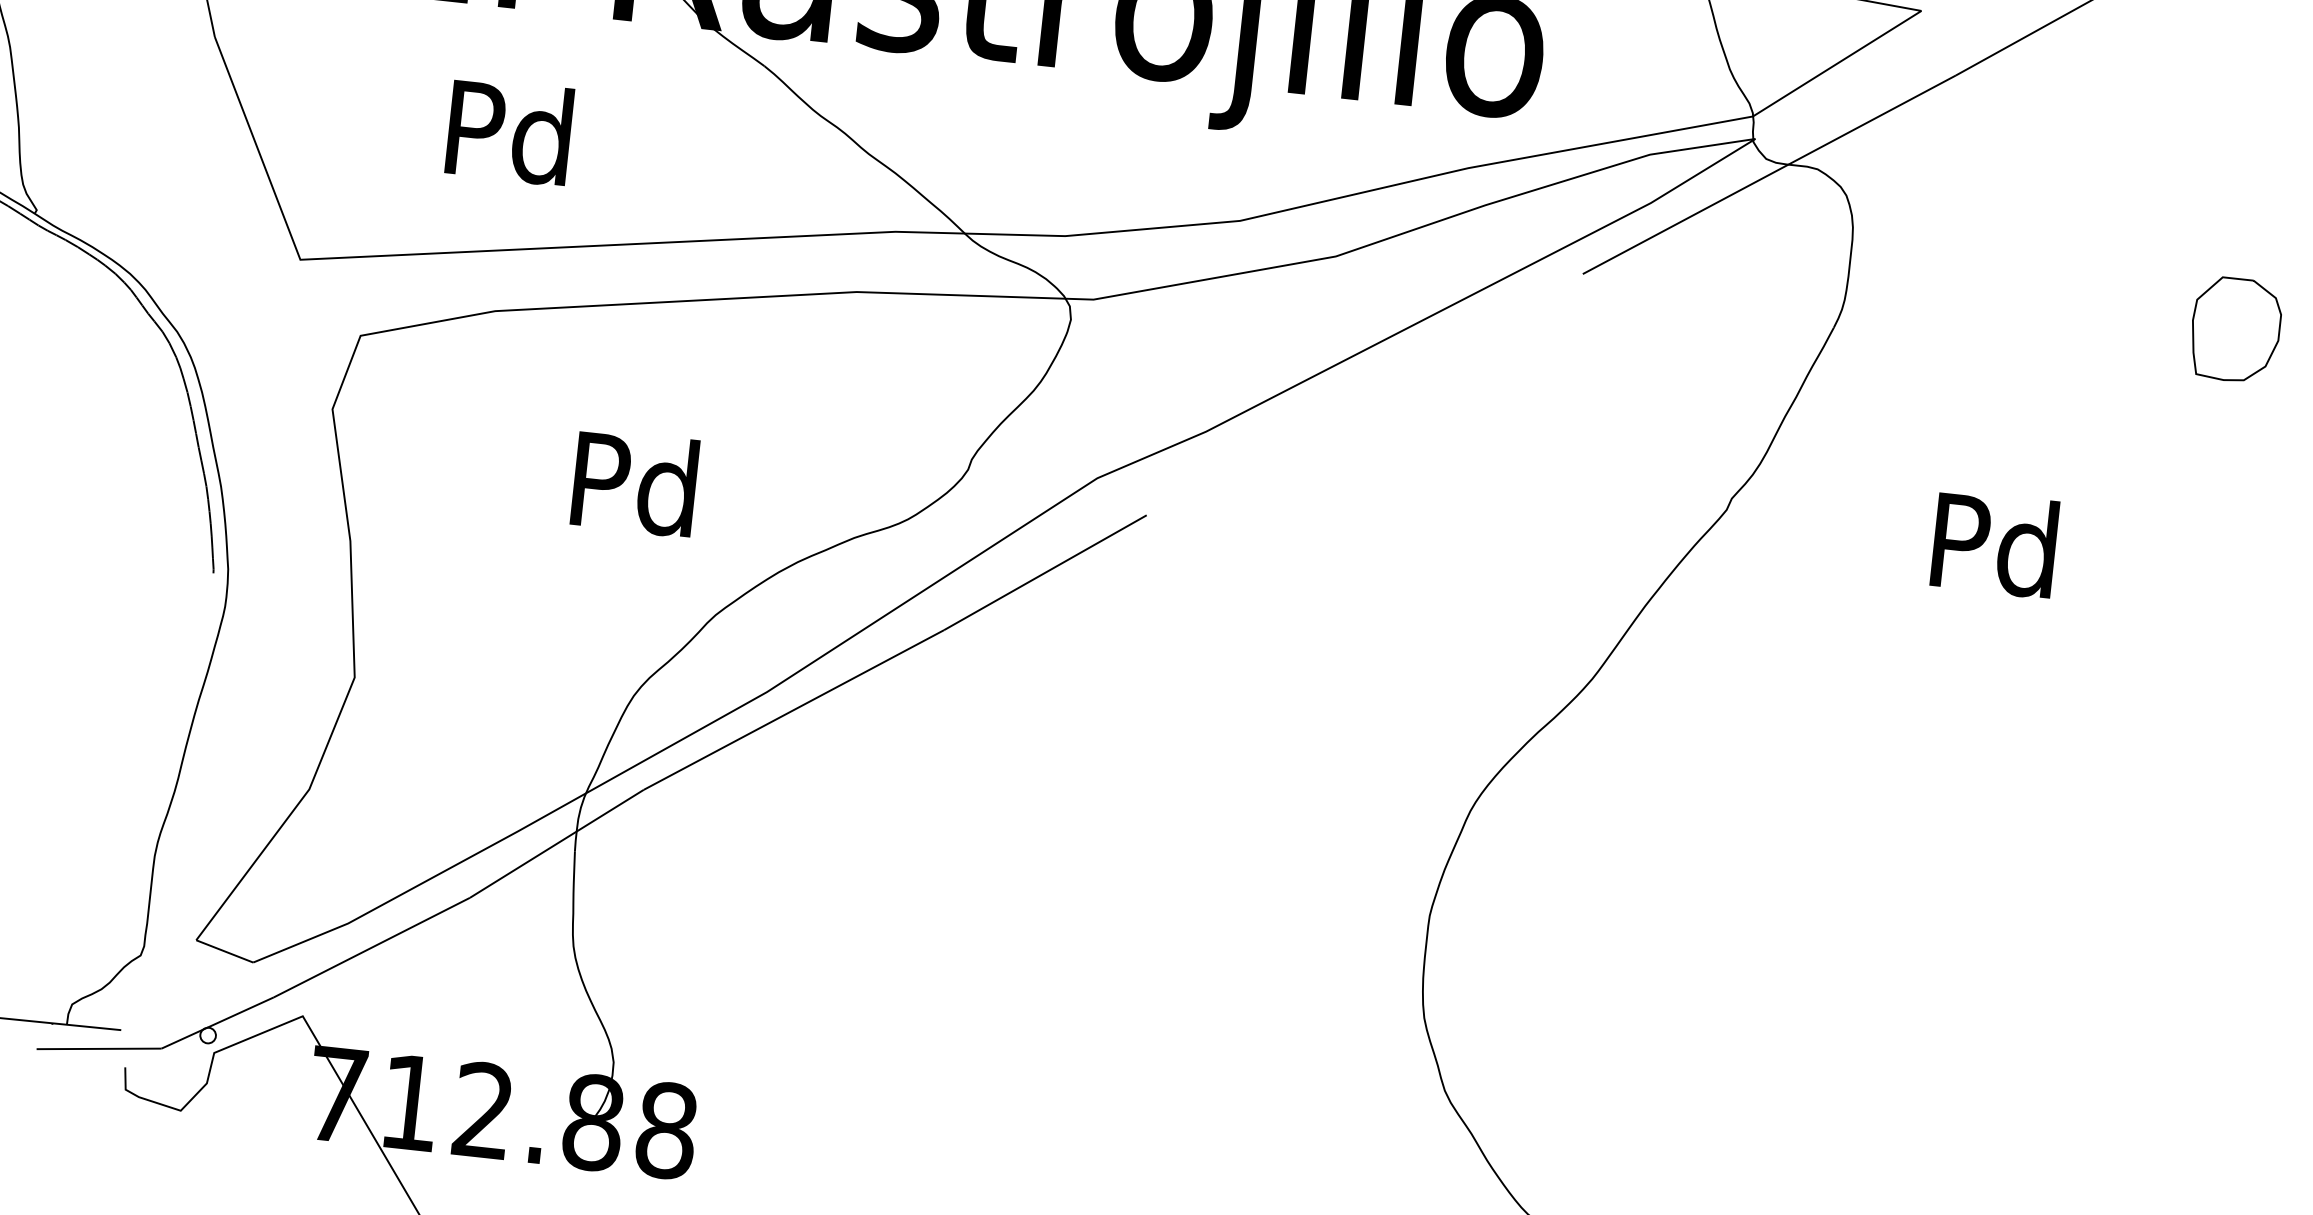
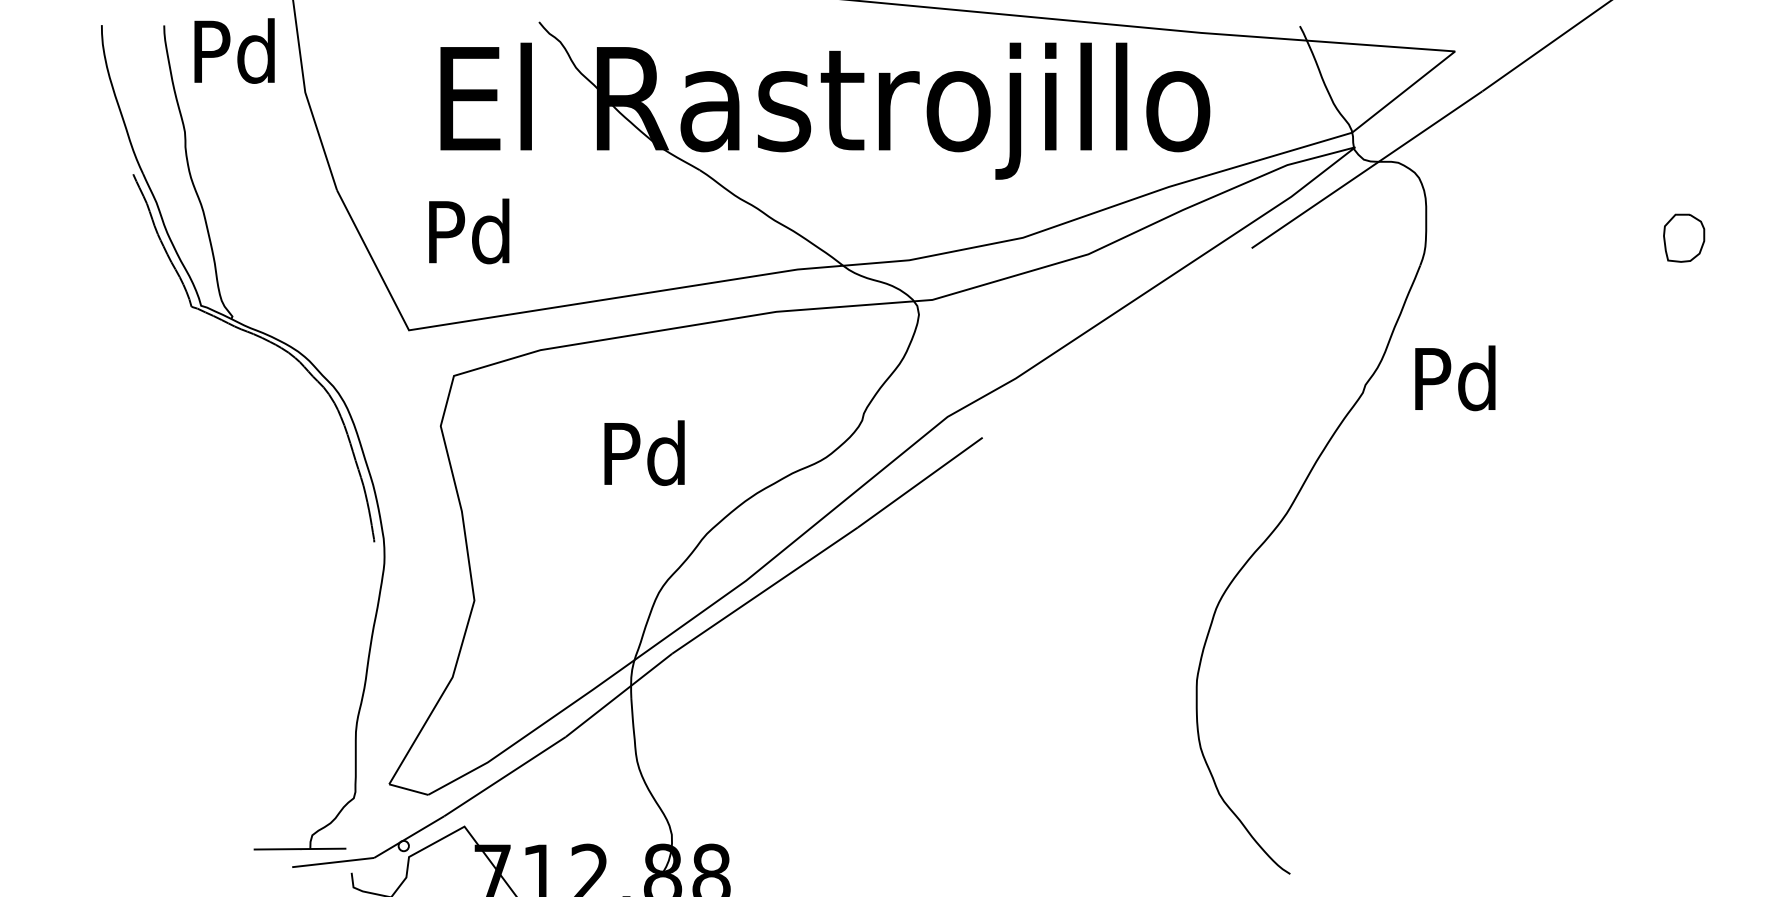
text: (510, 131) -> (469, 231), moved
part: (2234, 328) -> (1683, 237), size x0.7
text: (1995, 544) -> (1455, 378), moved

